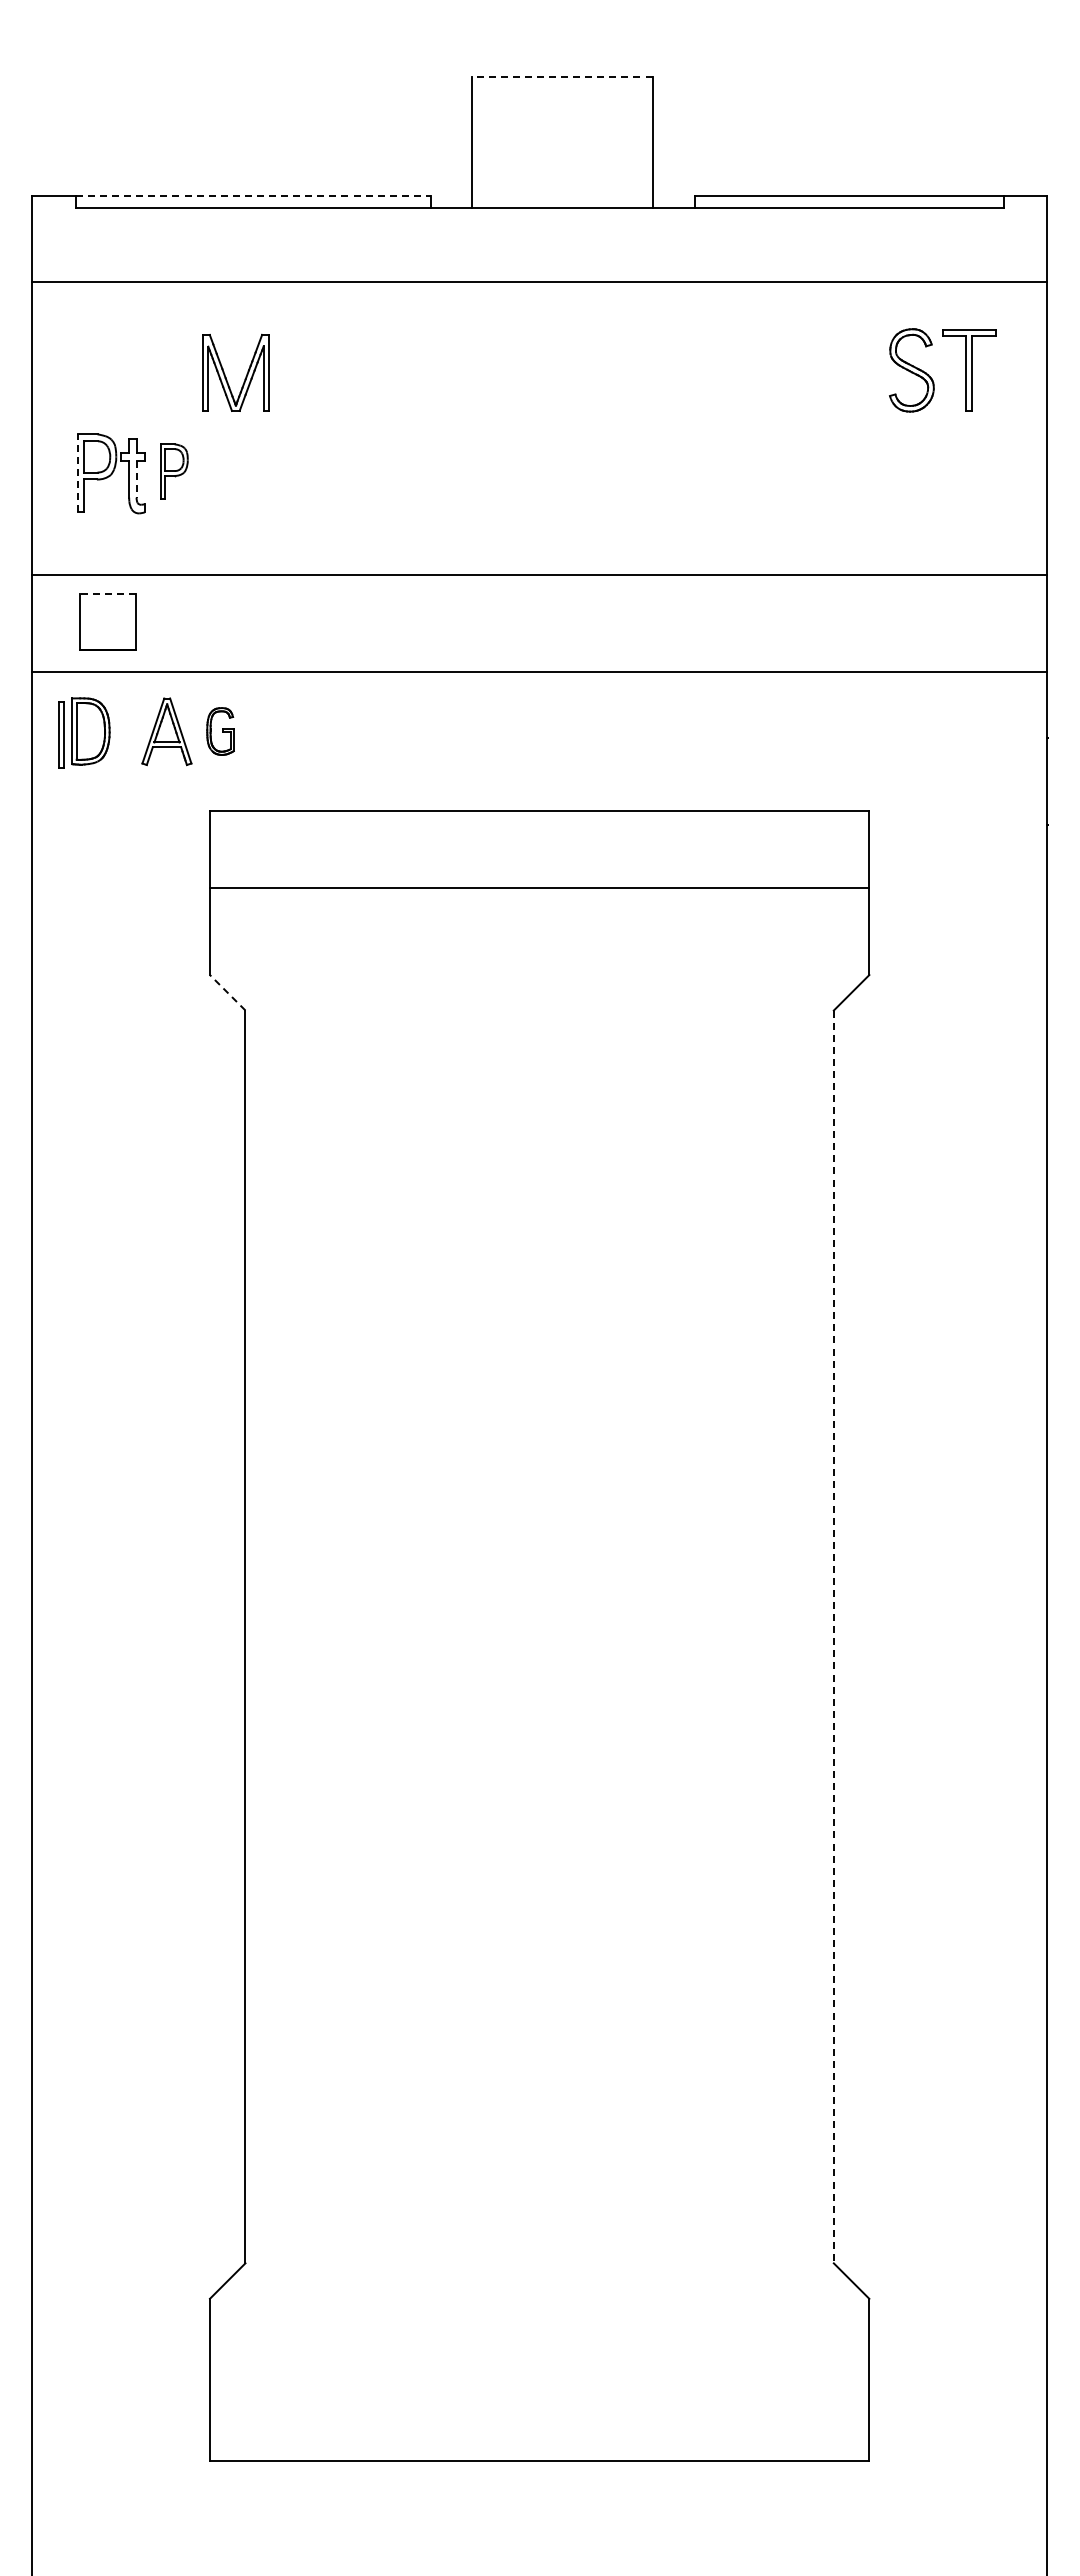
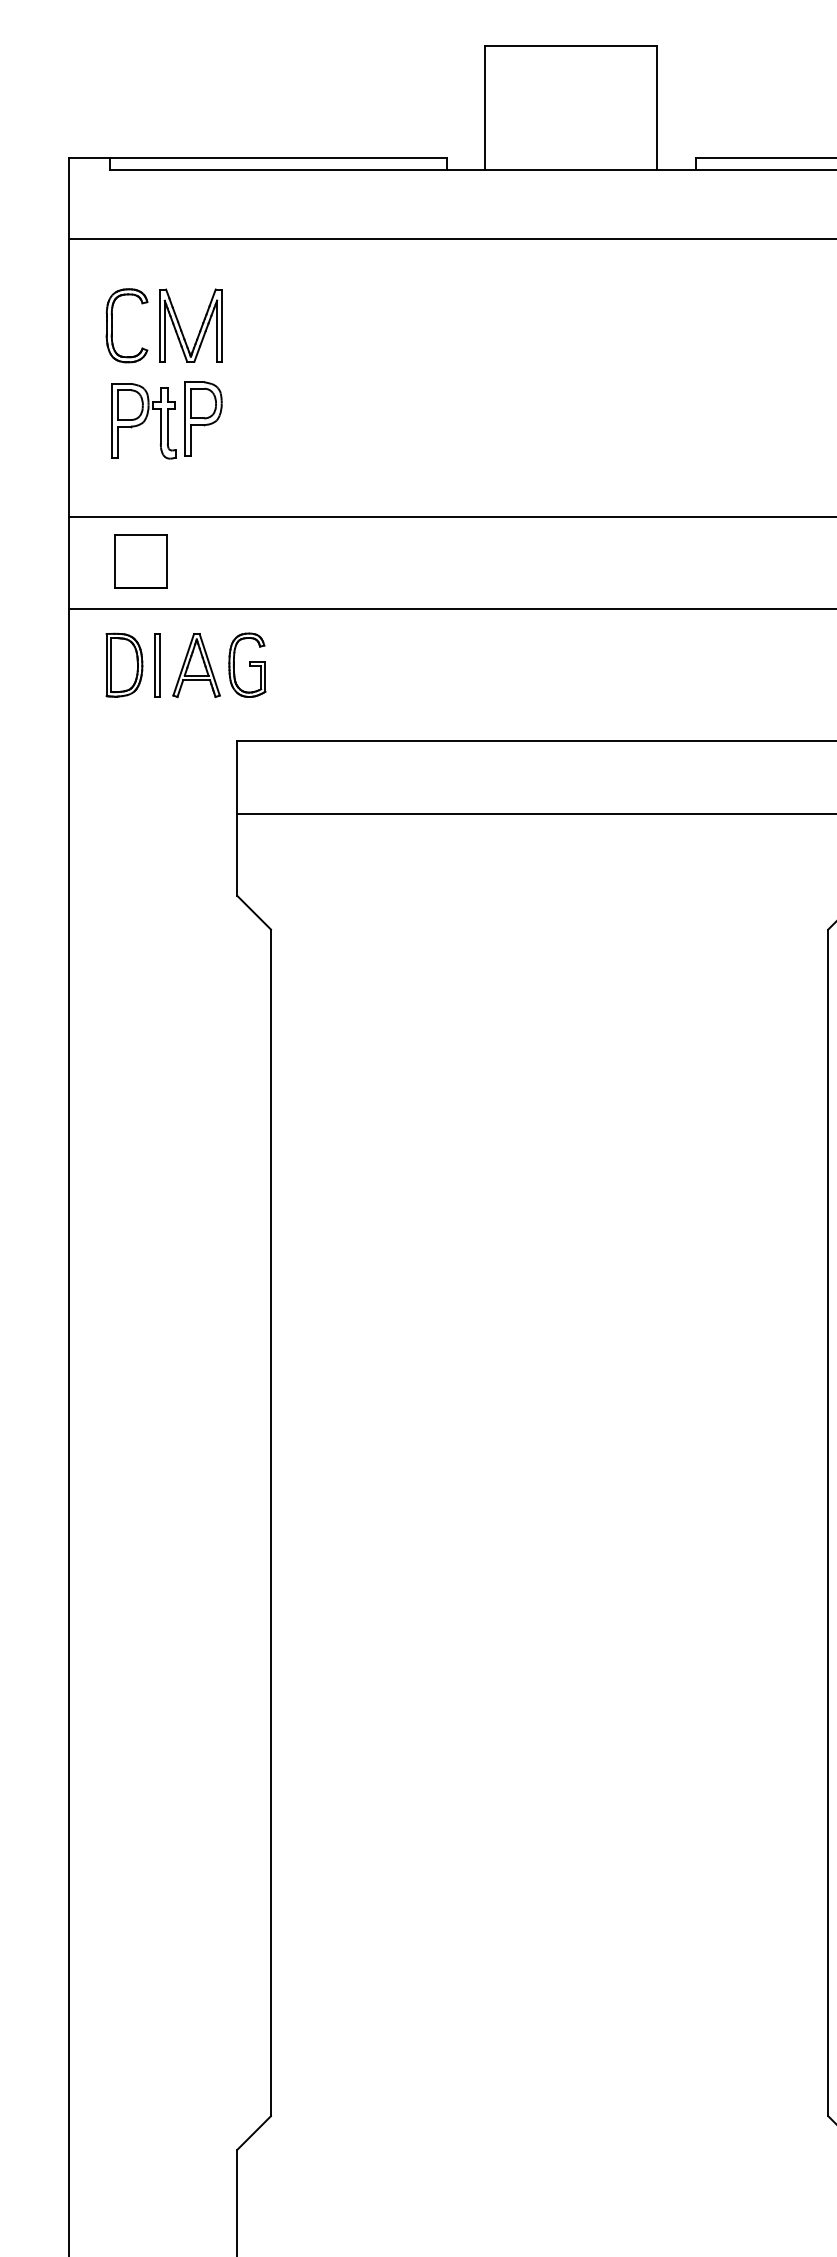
line: (561, 77) -> (570, 45), dashed -> solid
line: (253, 196) -> (278, 158), dashed -> solid
part: (77, 372) -> (111, 325), added
part: (225, 374) -> (181, 327), moved
part: (174, 471) -> (203, 418), size x1.43
line: (77, 473) -> (111, 420), dashed -> solid
line: (136, 479) -> (167, 426), dashed -> solid
line: (108, 593) -> (141, 534), dashed -> solid
part: (220, 731) -> (247, 665), size x1.43
part: (61, 734) -> (157, 665), moved
line: (227, 992) -> (253, 912), dashed -> solid
line: (833, 1637) -> (827, 1523), dashed -> solid

